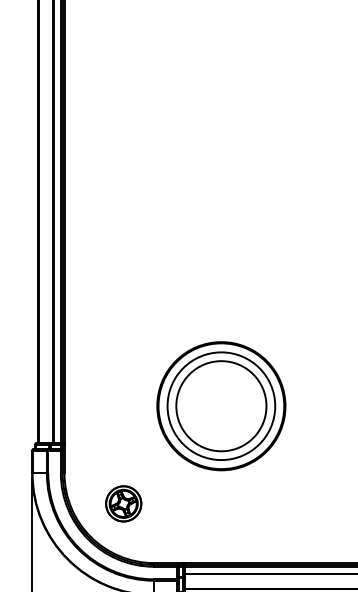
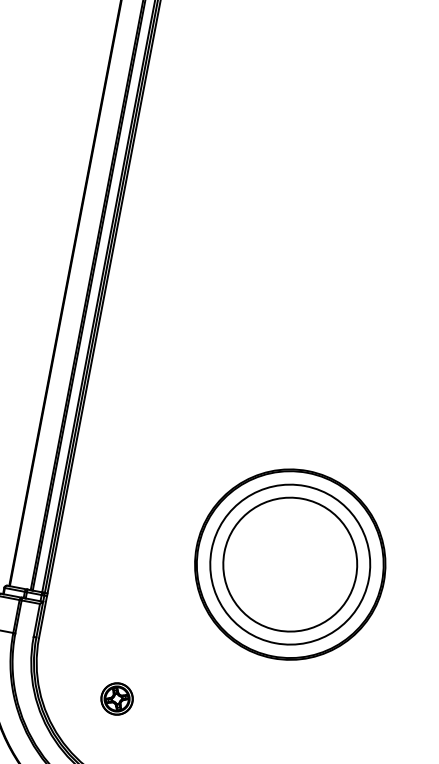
part: (221, 406) -> (290, 565), moved
part: (123, 503) -> (116, 698), size x0.6

